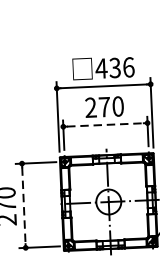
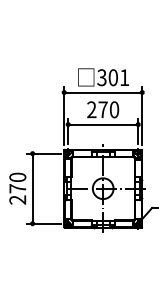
text: (114, 67) -> (112, 77), 436 -> 301
line: (105, 124) -> (103, 124), dashed -> solid
line: (23, 205) -> (32, 188), dashed -> solid

